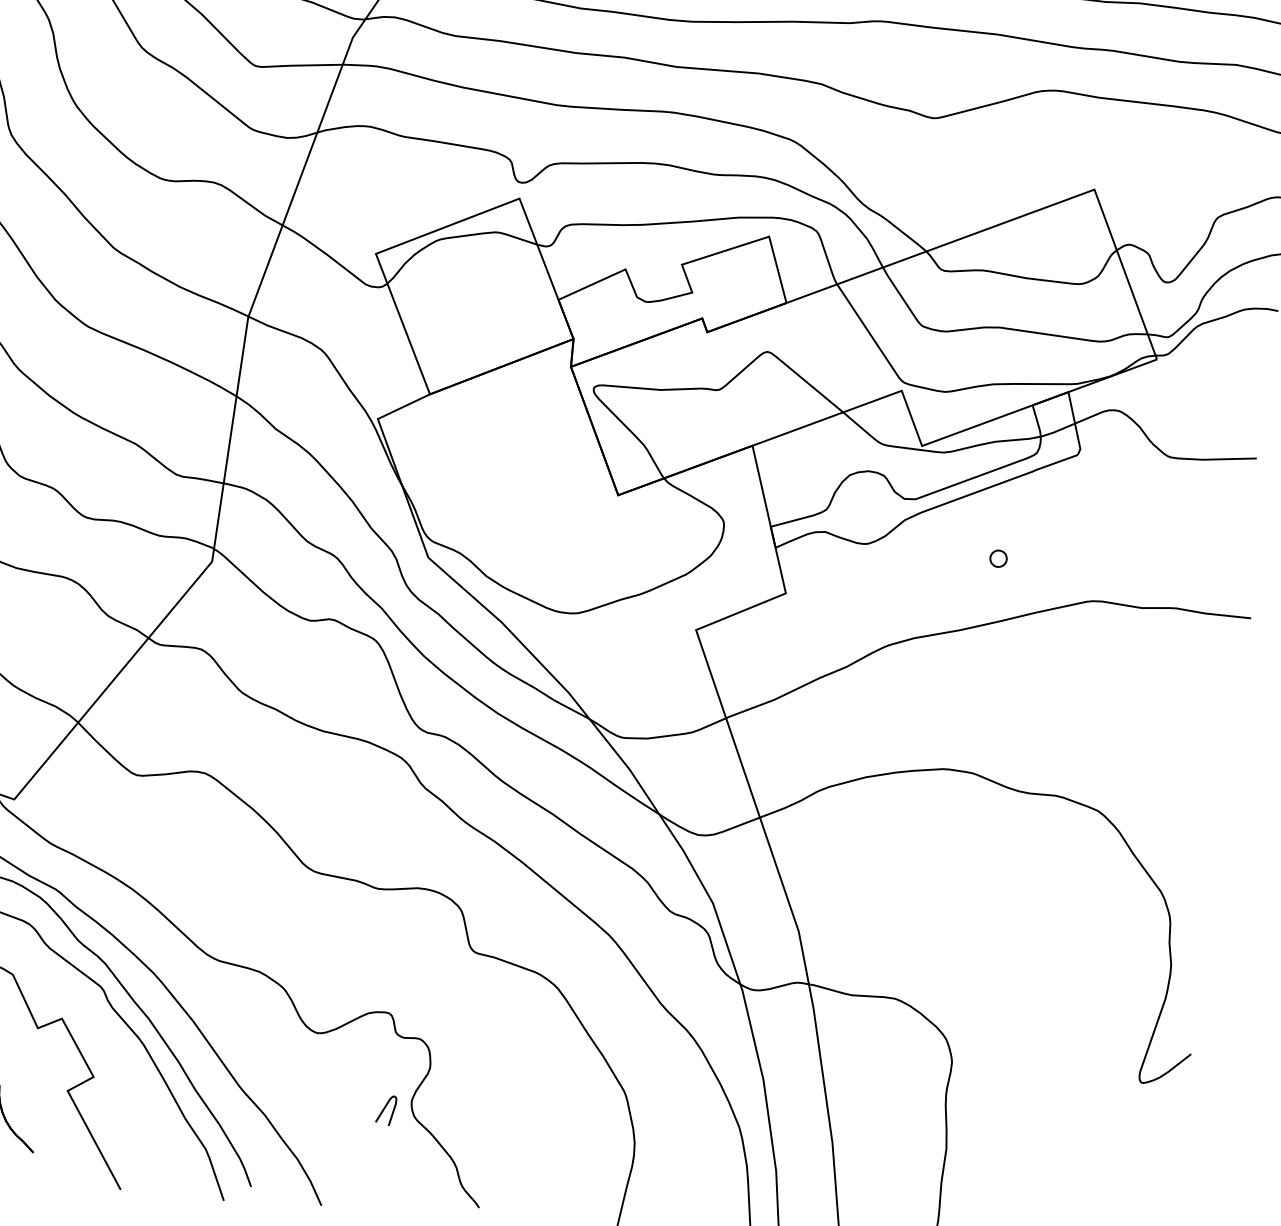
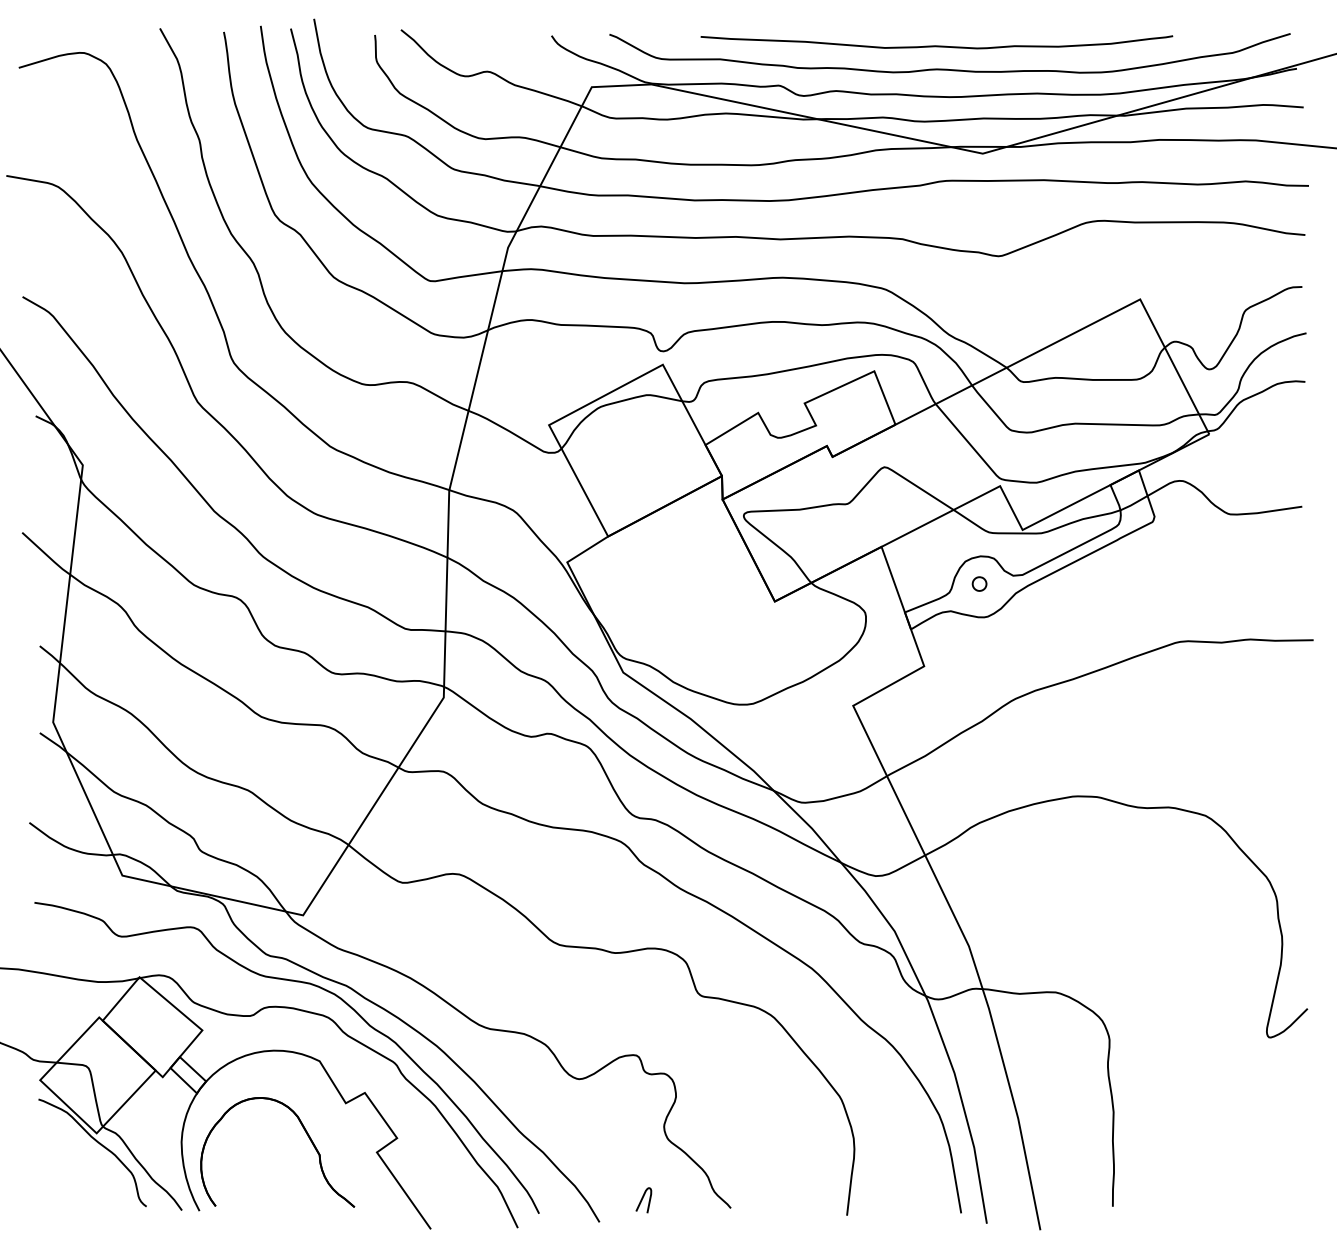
part: (998, 558) -> (979, 583), moved
curve: (384, 1110) -> (642, 1200), moved

